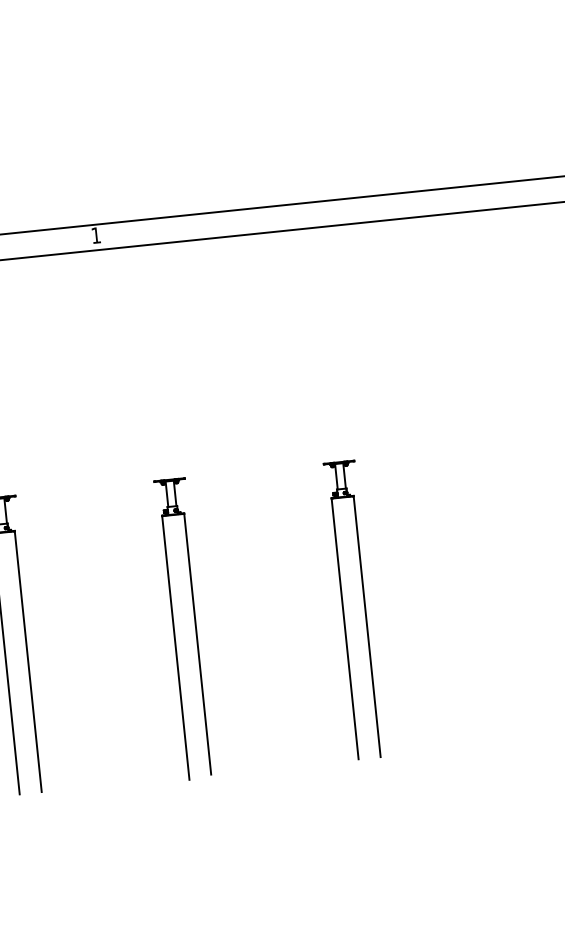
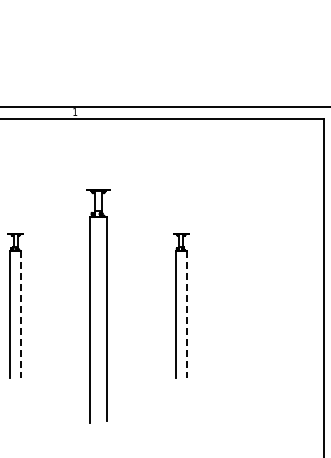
line: (366, 626) -> (186, 314), solid -> dashed
part: (185, 628) -> (98, 306), size x1.6
line: (29, 661) -> (21, 314), solid -> dashed

